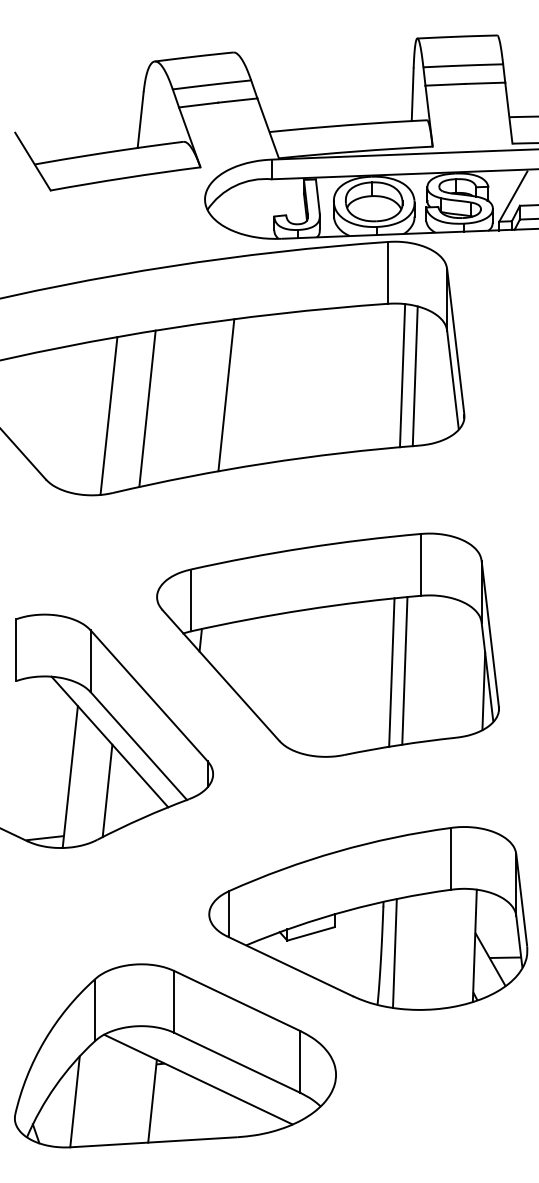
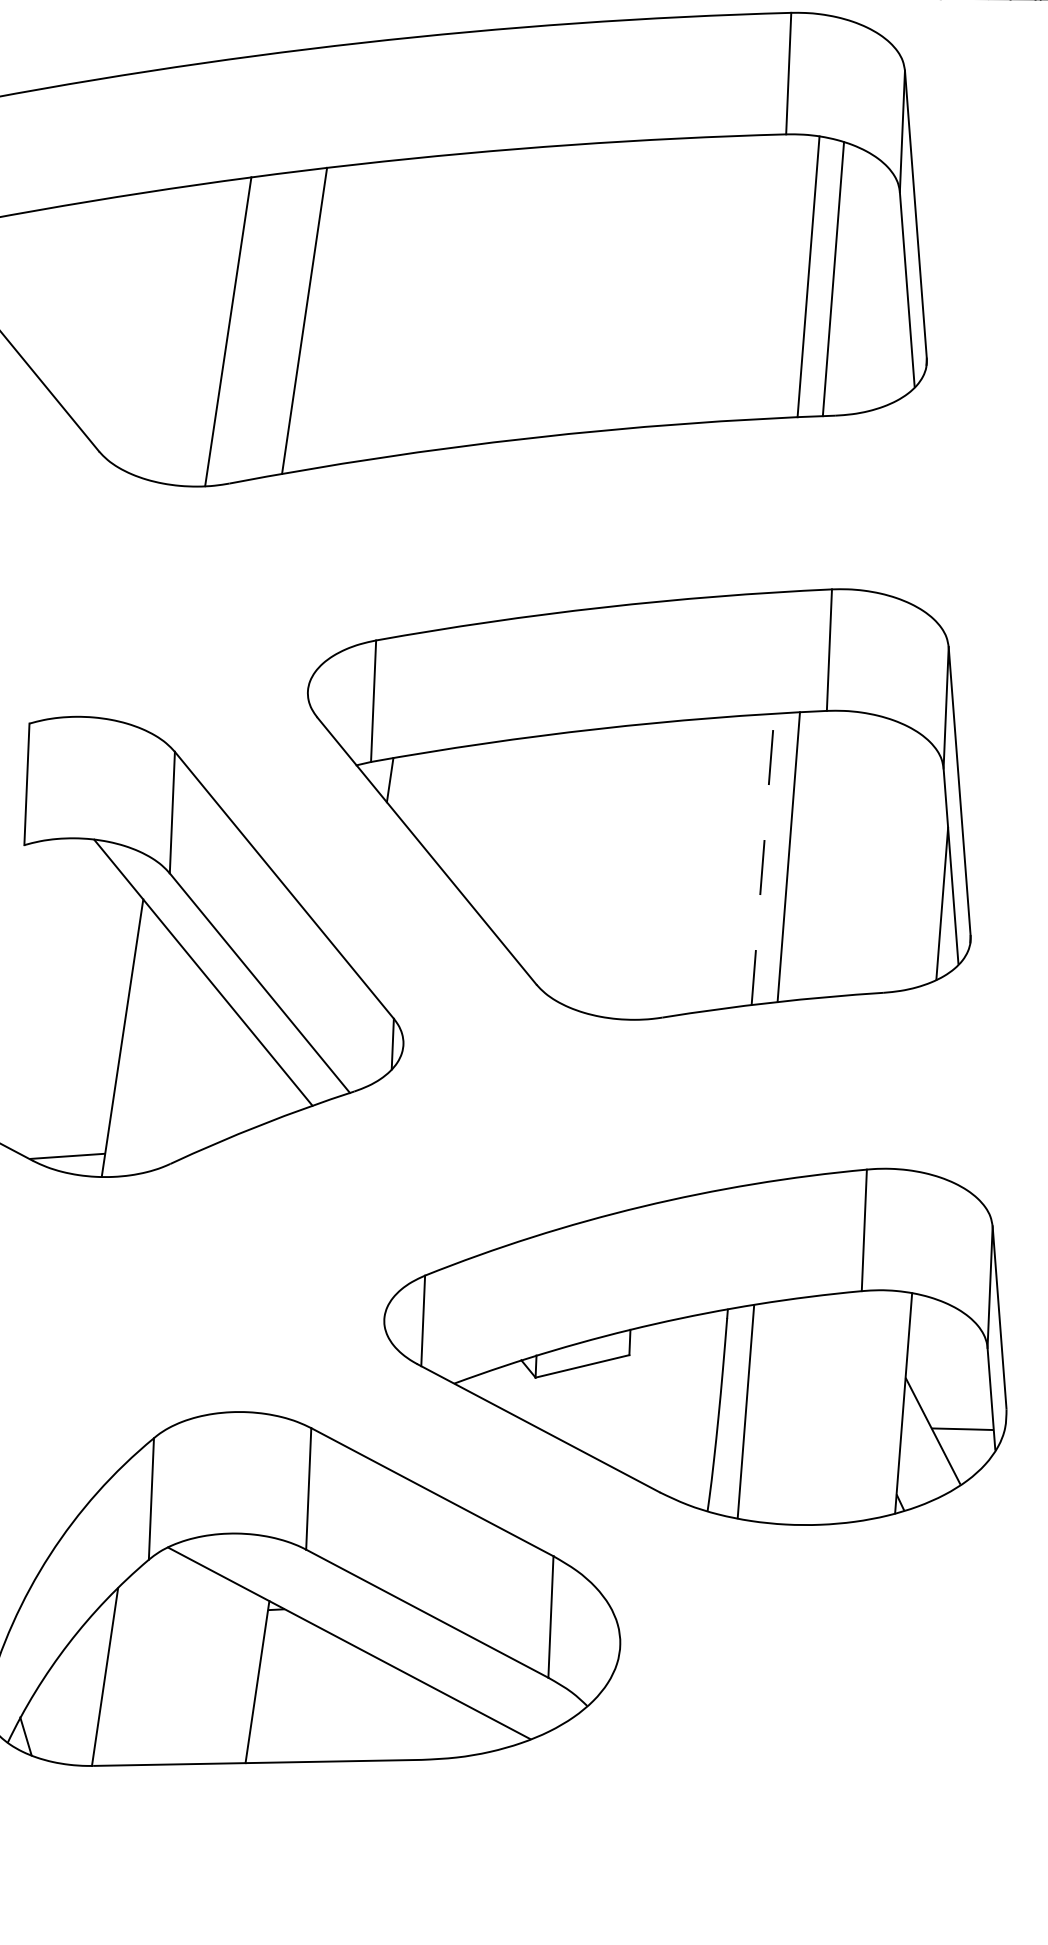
line: (226, 395) -> (460, 301), removed
line: (391, 672) -> (762, 859), solid -> dashed
line: (107, 790) -> (194, 1067), removed

